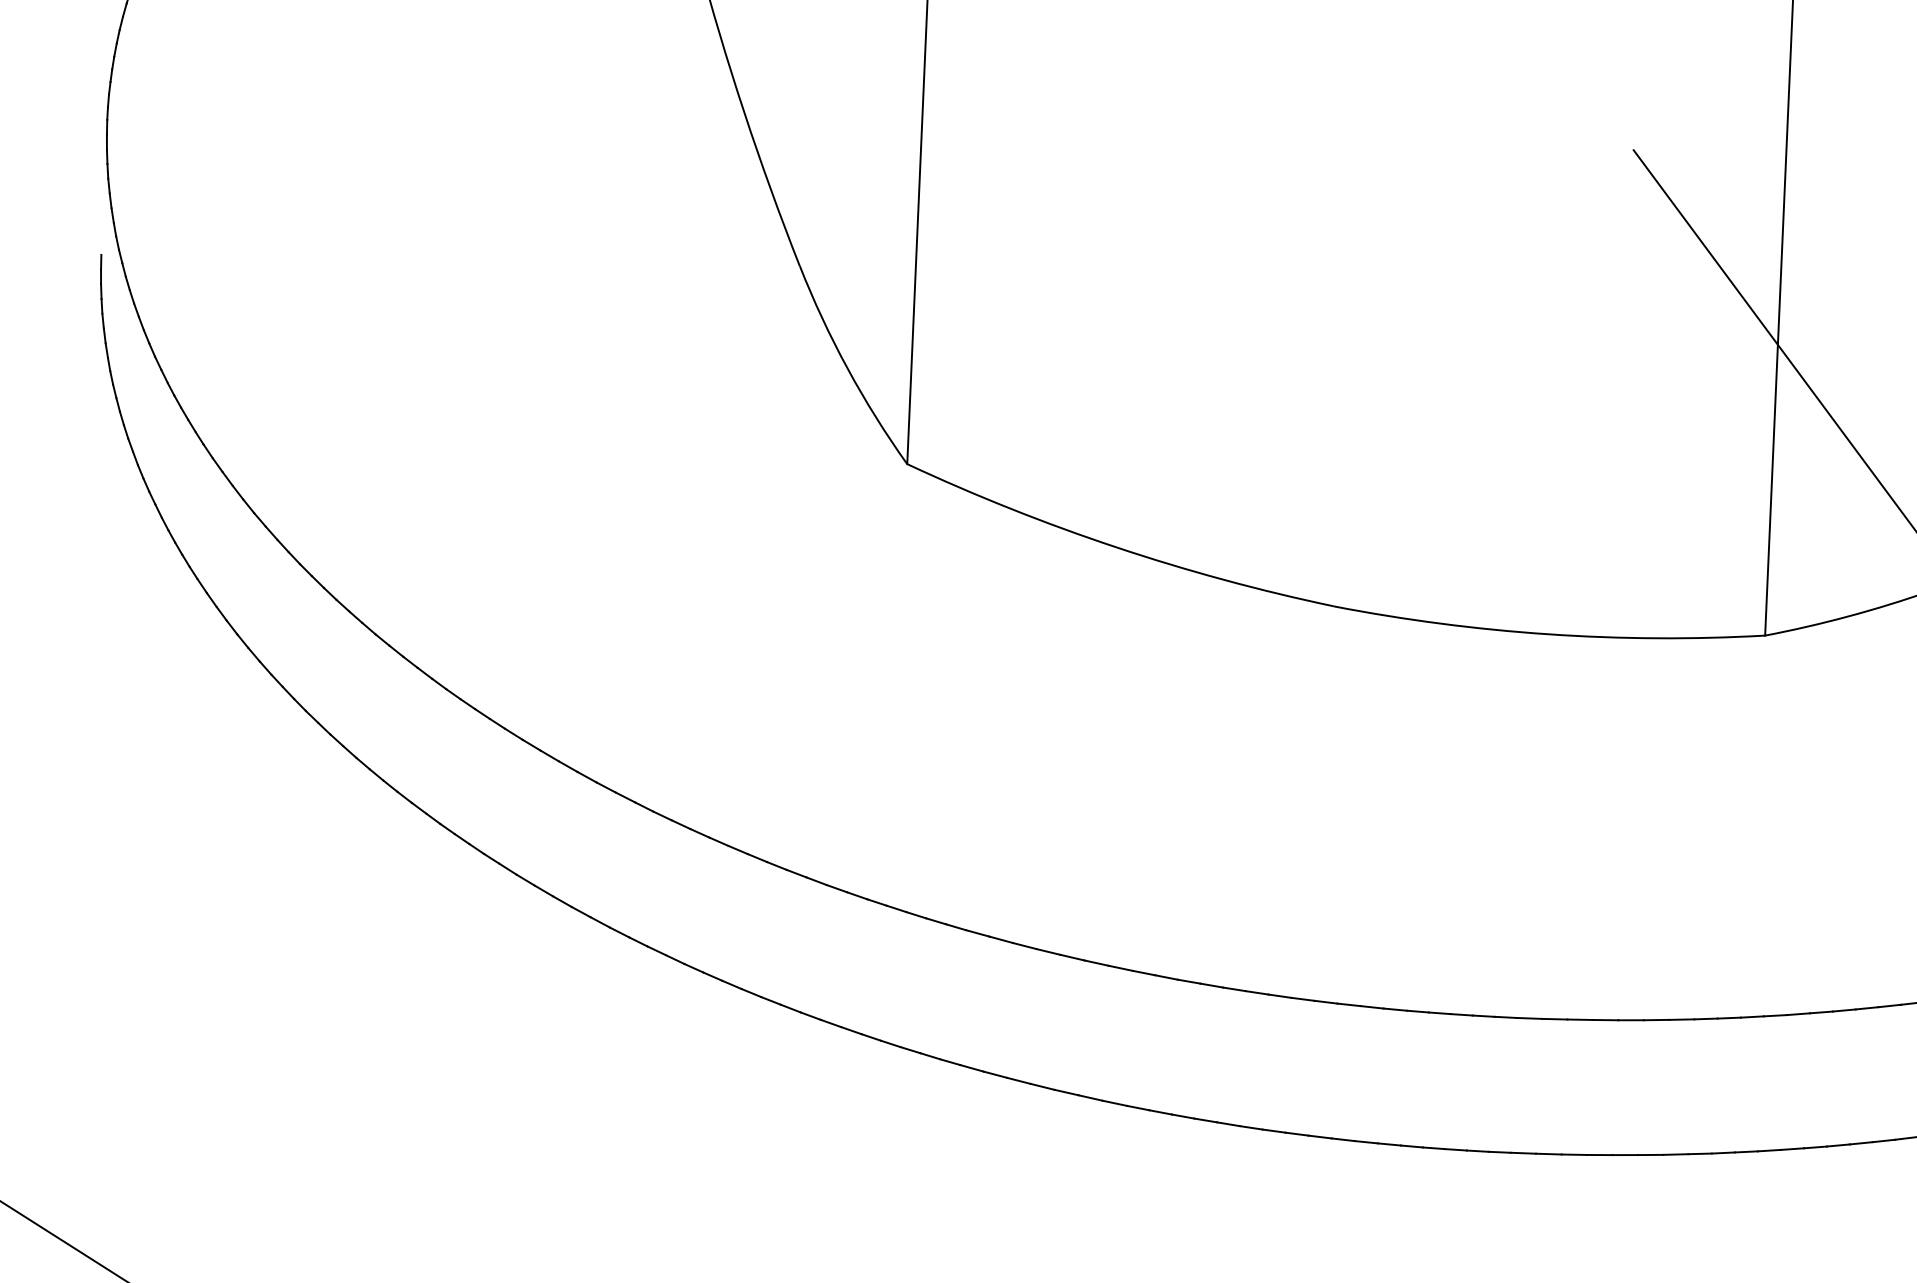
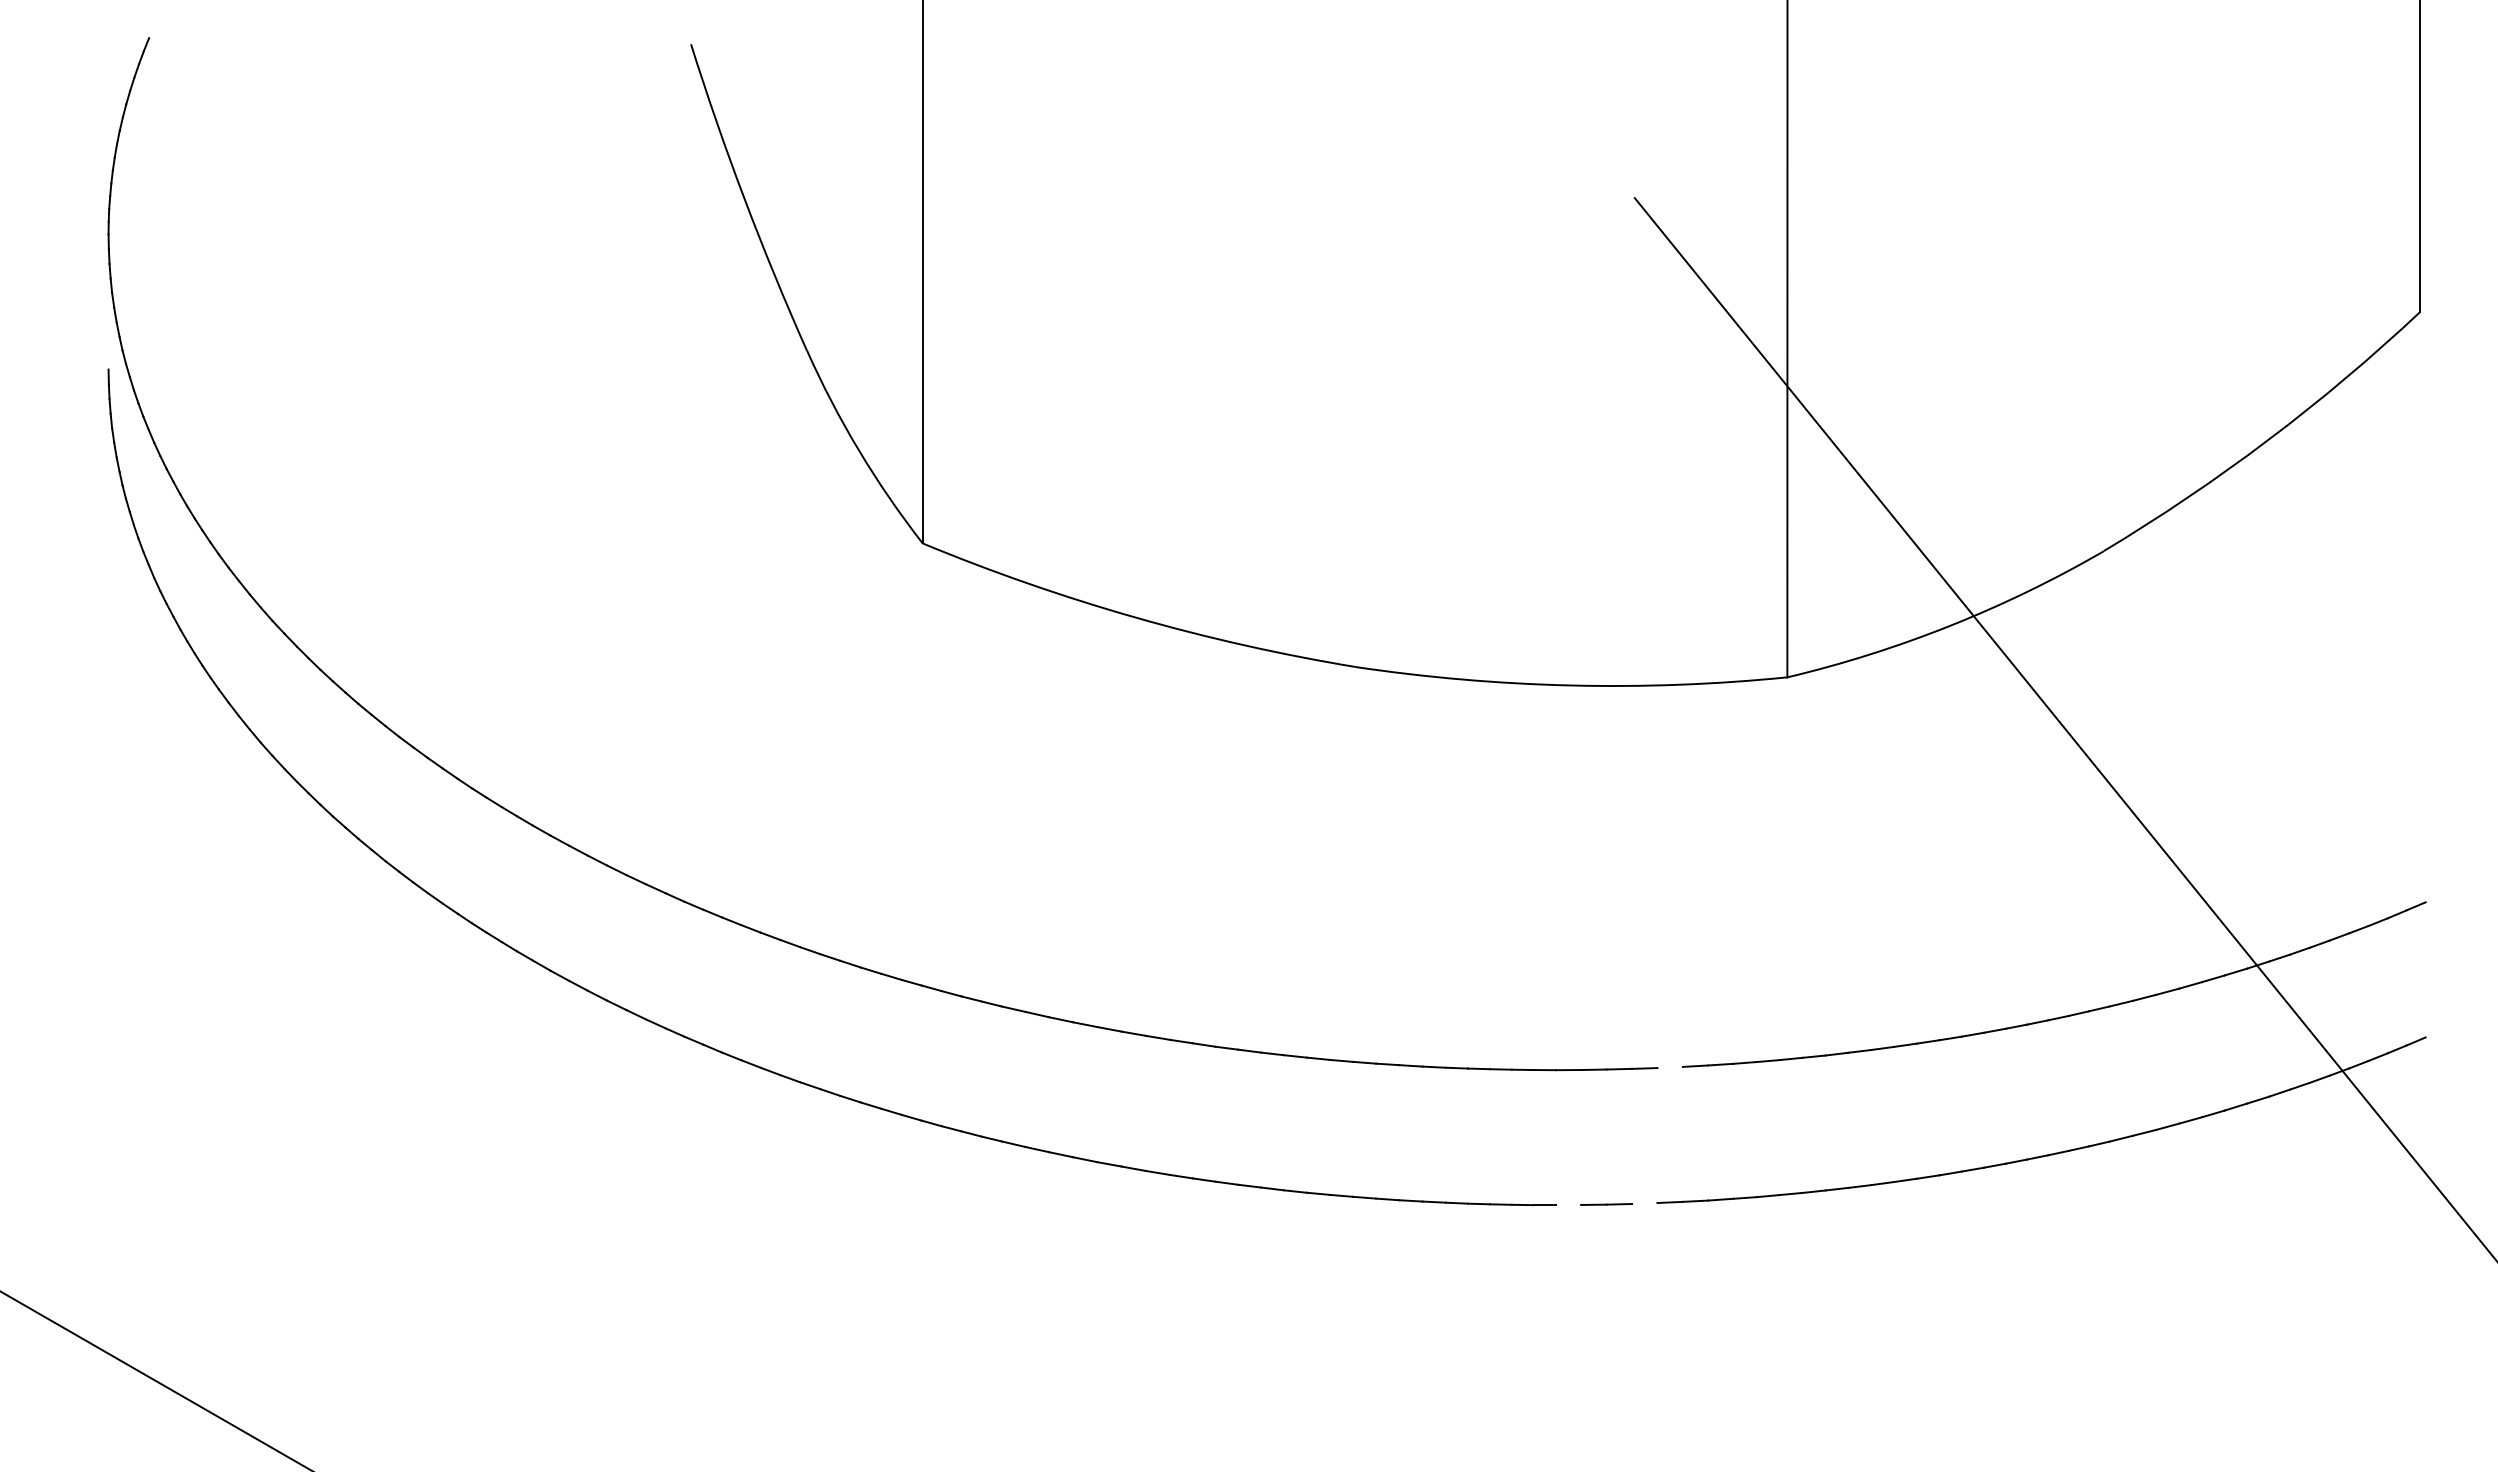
line: (1630, 1020) -> (1669, 1067), removed
line: (1523, 1152) -> (1568, 1204), removed
line: (1599, 1155) -> (1644, 1203), removed

